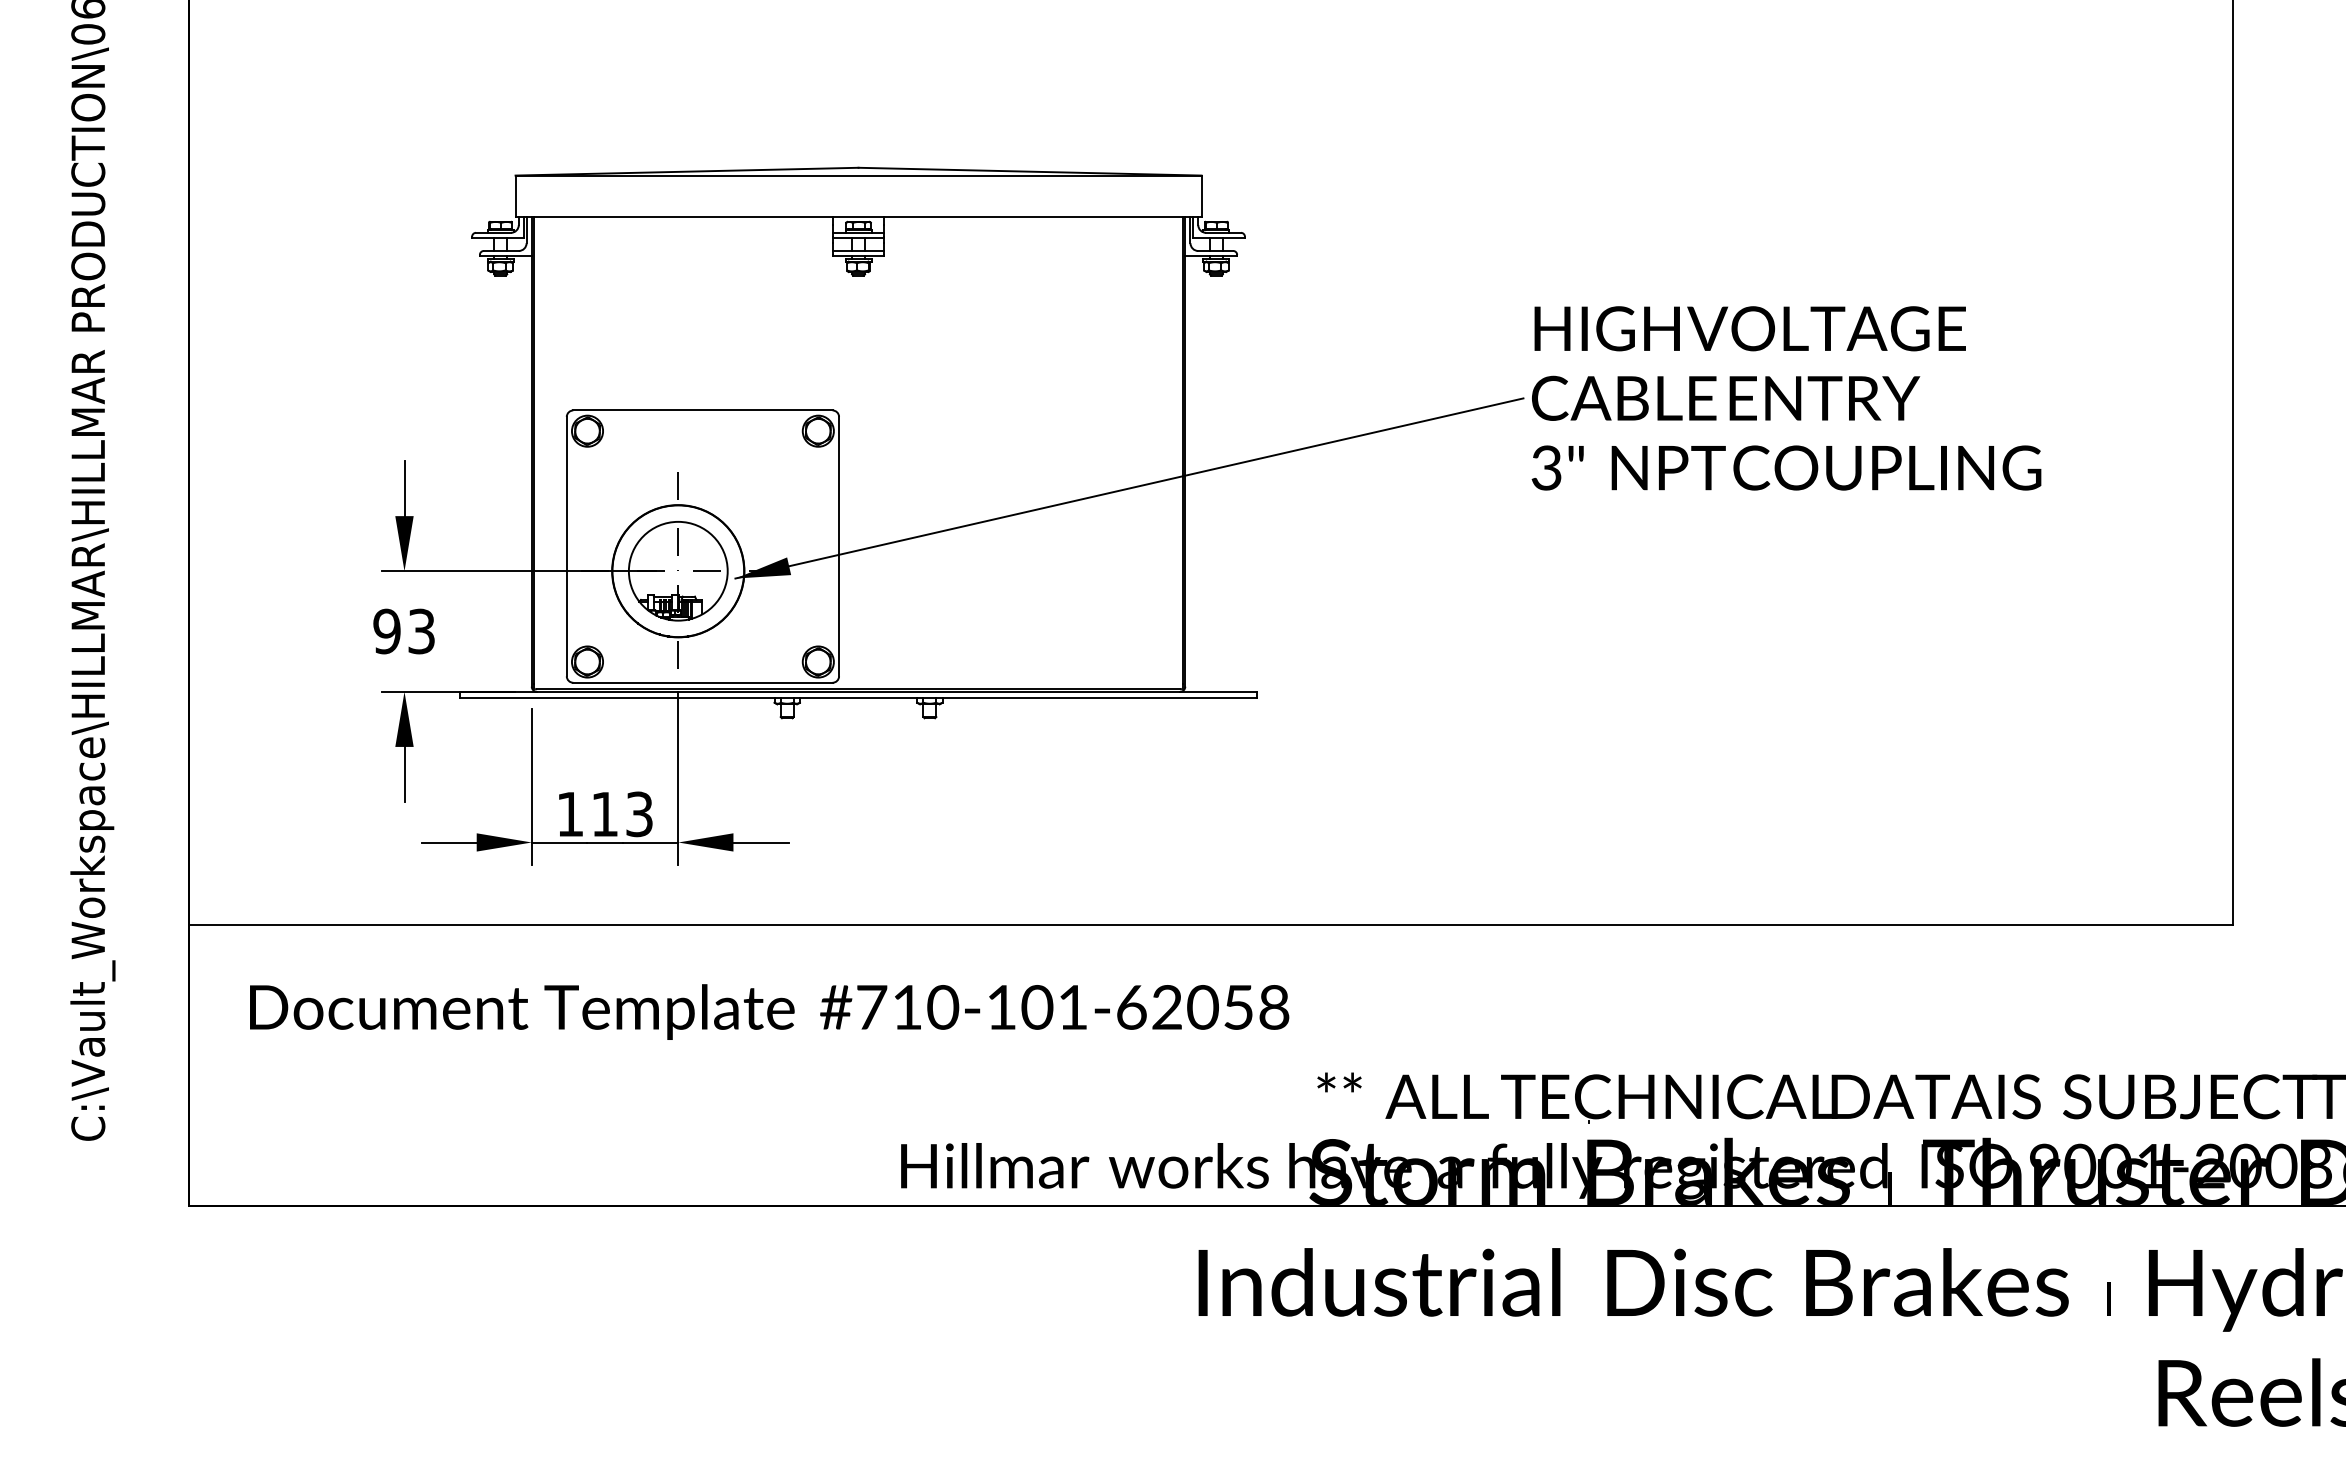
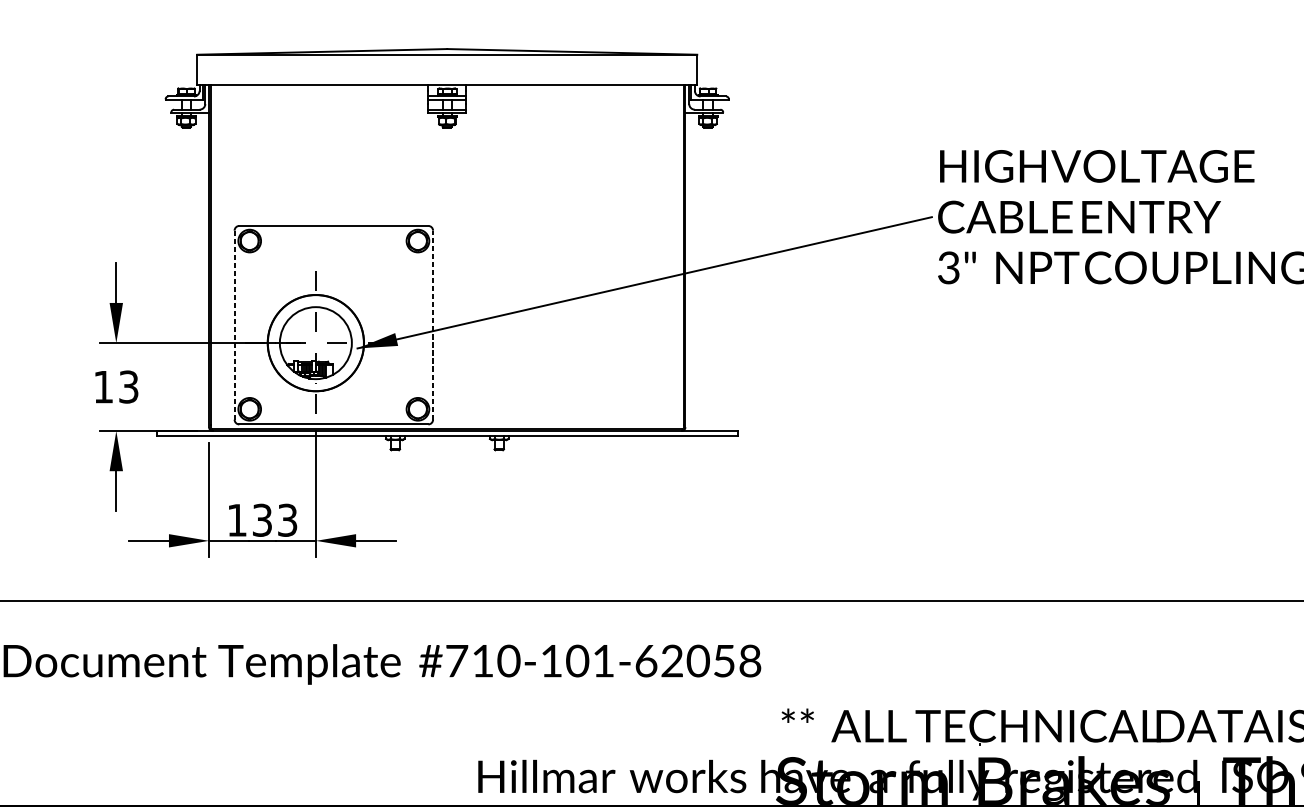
line: (566, 546) -> (234, 325), solid -> dashed
line: (839, 546) -> (433, 325), solid -> dashed
text: (386, 631) -> (103, 387), 93 -> 13
text: (604, 814) -> (262, 520), 113 -> 133

